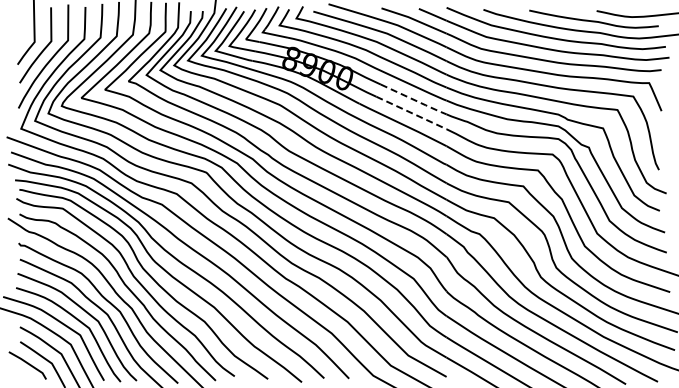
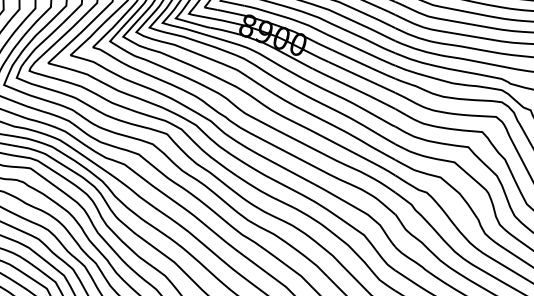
line: (415, 100) -> (365, 65), dashed -> solid
line: (412, 113) -> (362, 77), dashed -> solid

